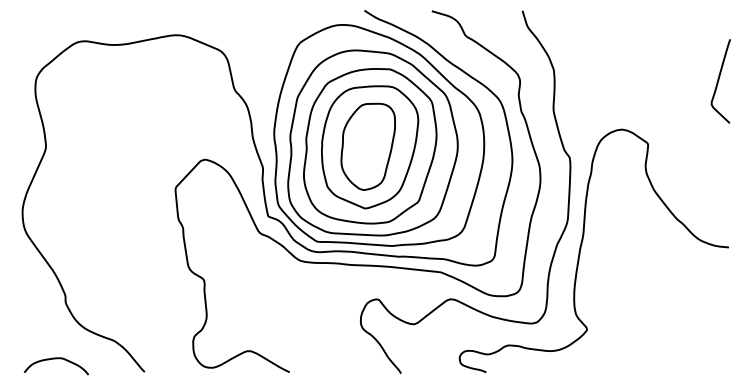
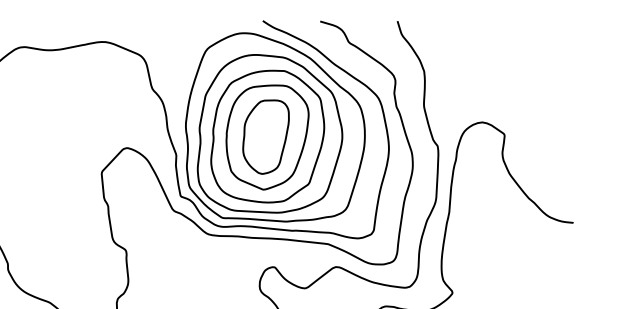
curve: (719, 80) -> (565, 80), removed

